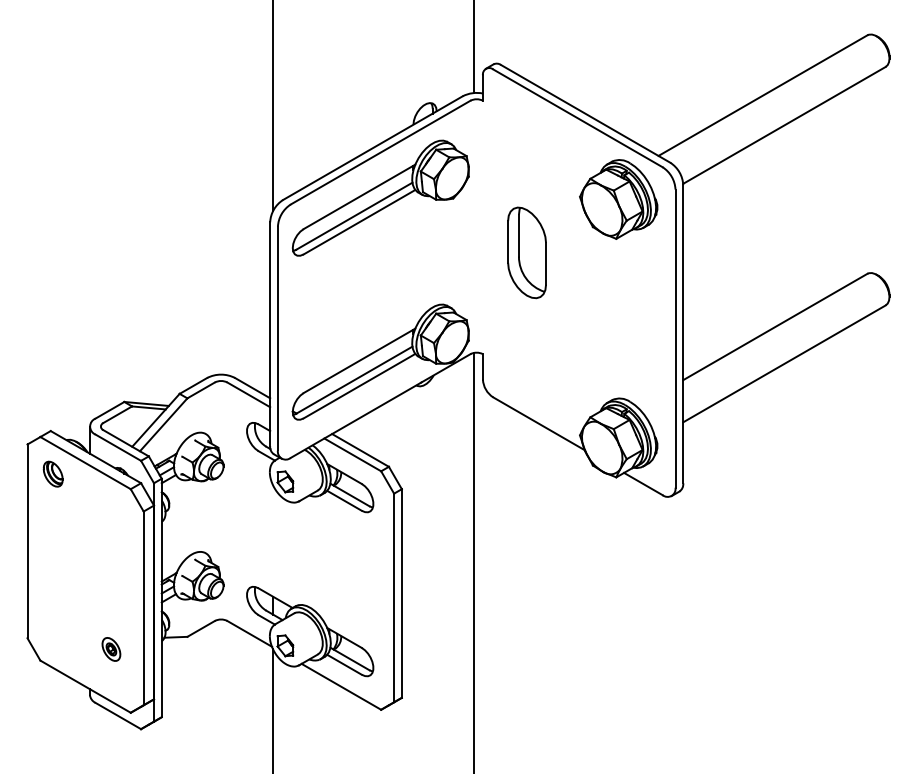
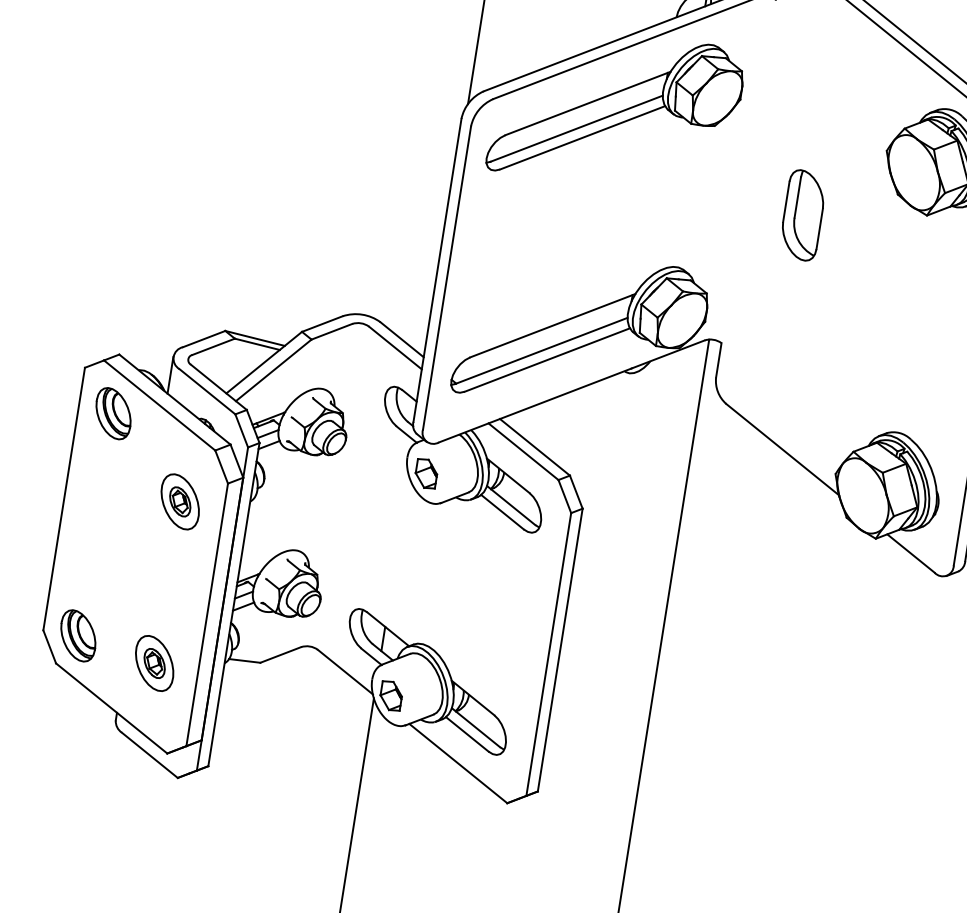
part: (526, 252) -> (802, 214), size x0.71
part: (52, 473) -> (112, 412), size x1.43
part: (111, 530) -> (180, 502), added
part: (52, 637) -> (77, 634), added
part: (111, 649) -> (154, 663), size x1.67

